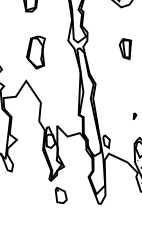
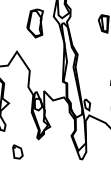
part: (35, 52) -> (34, 23), moved
part: (60, 195) -> (17, 151), moved

